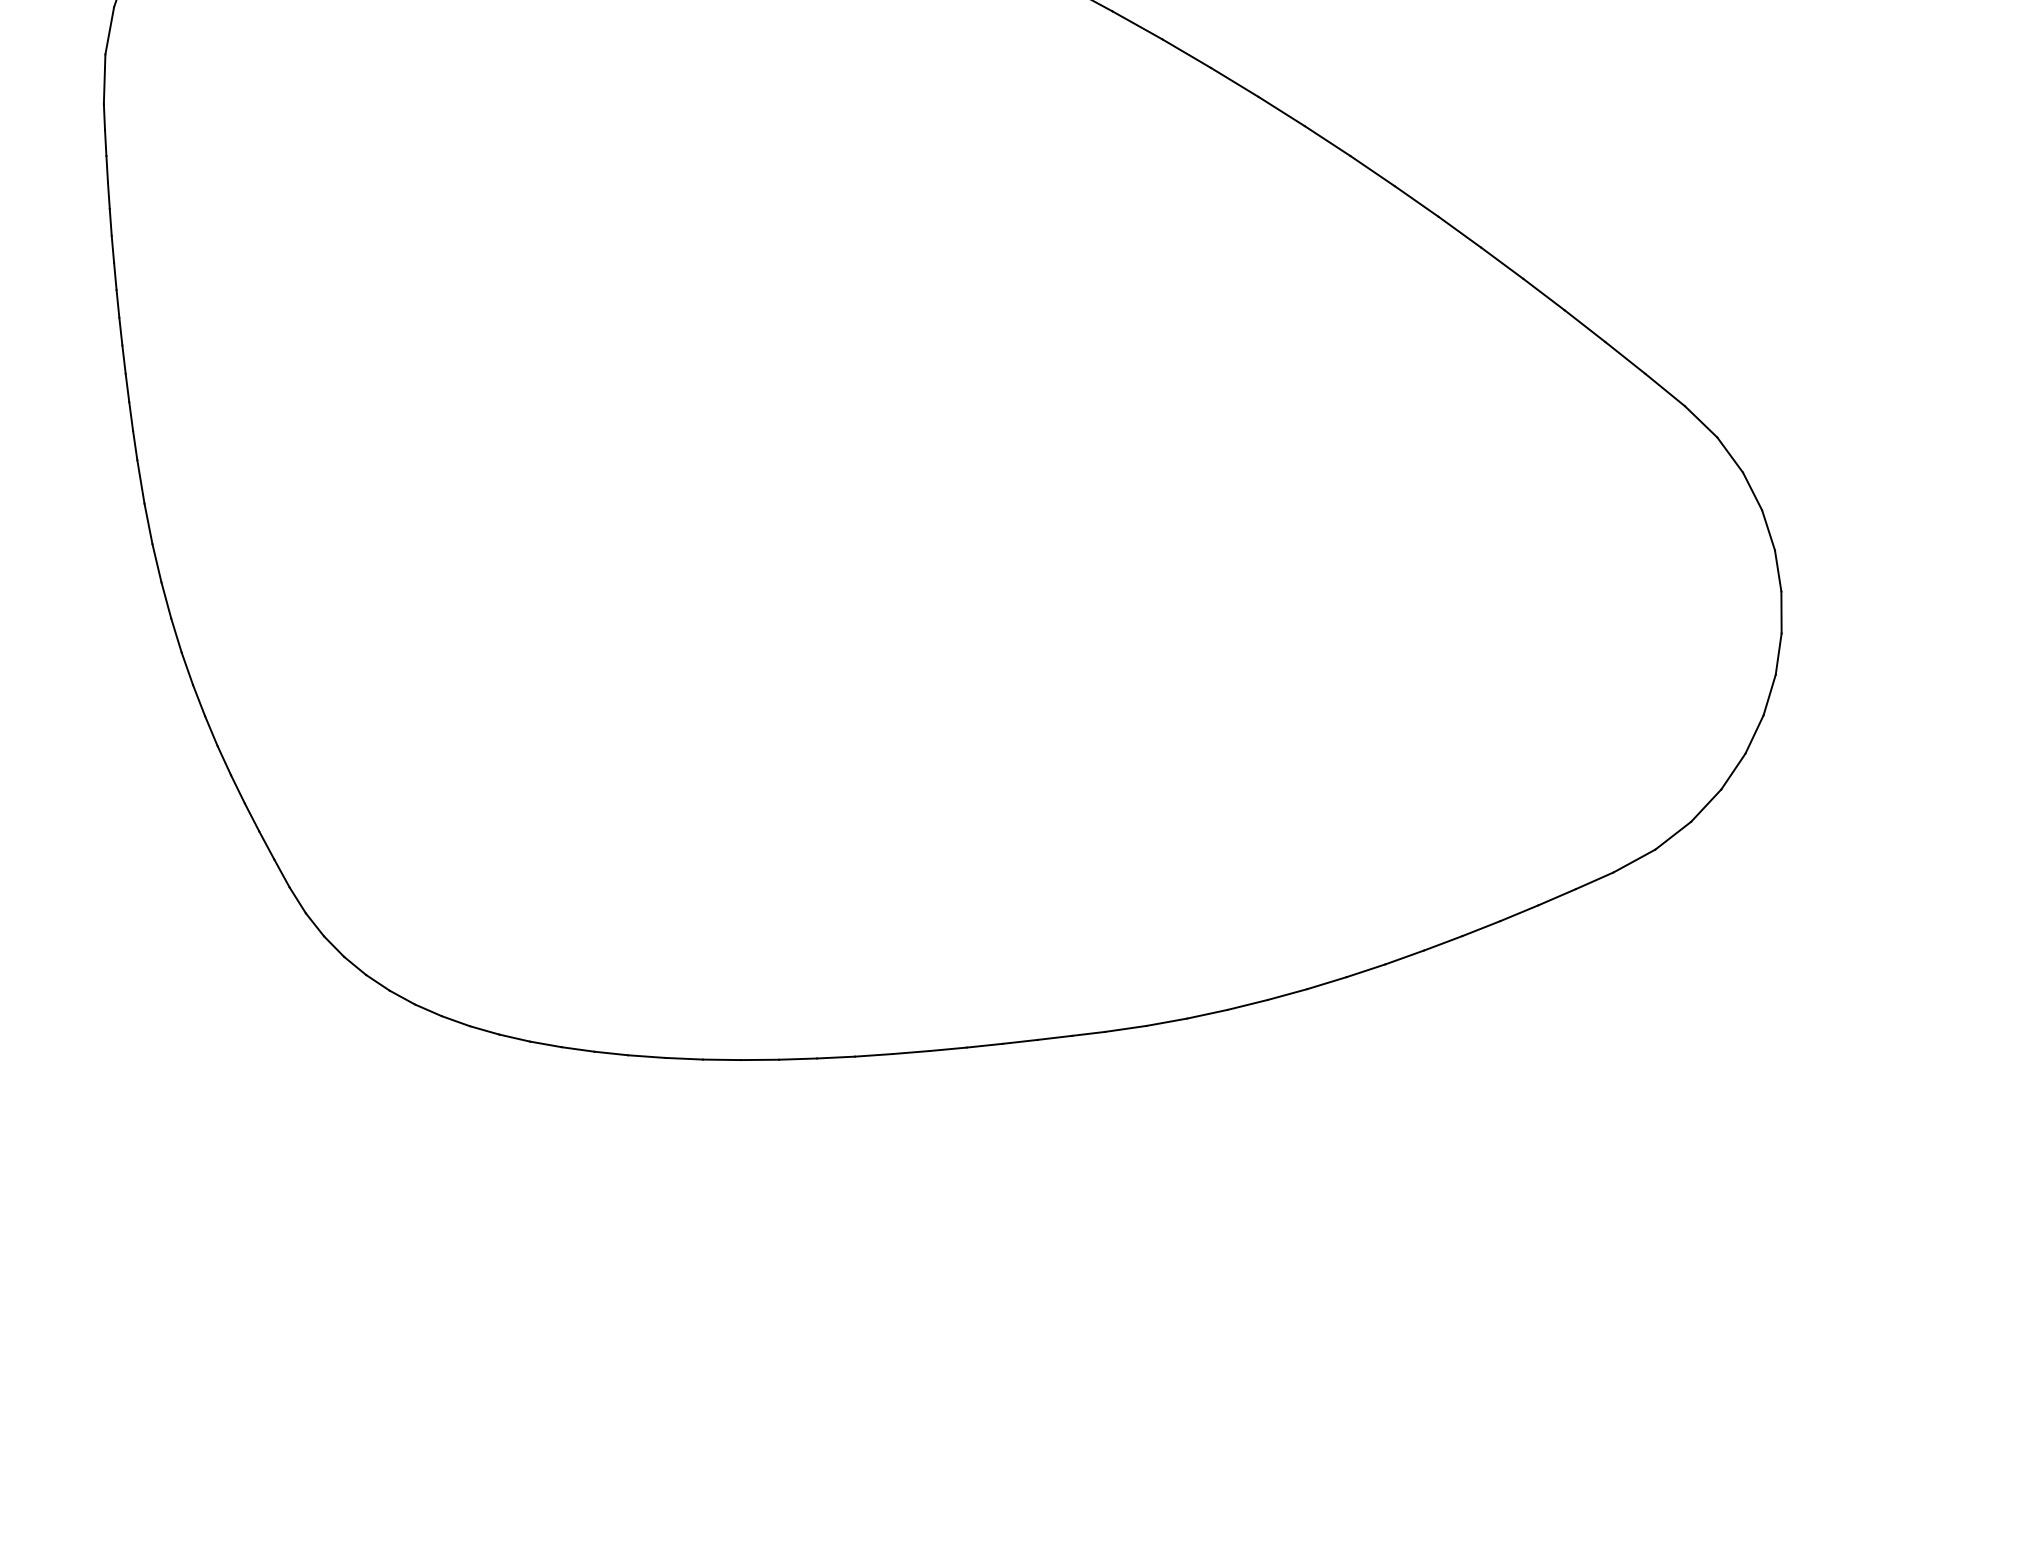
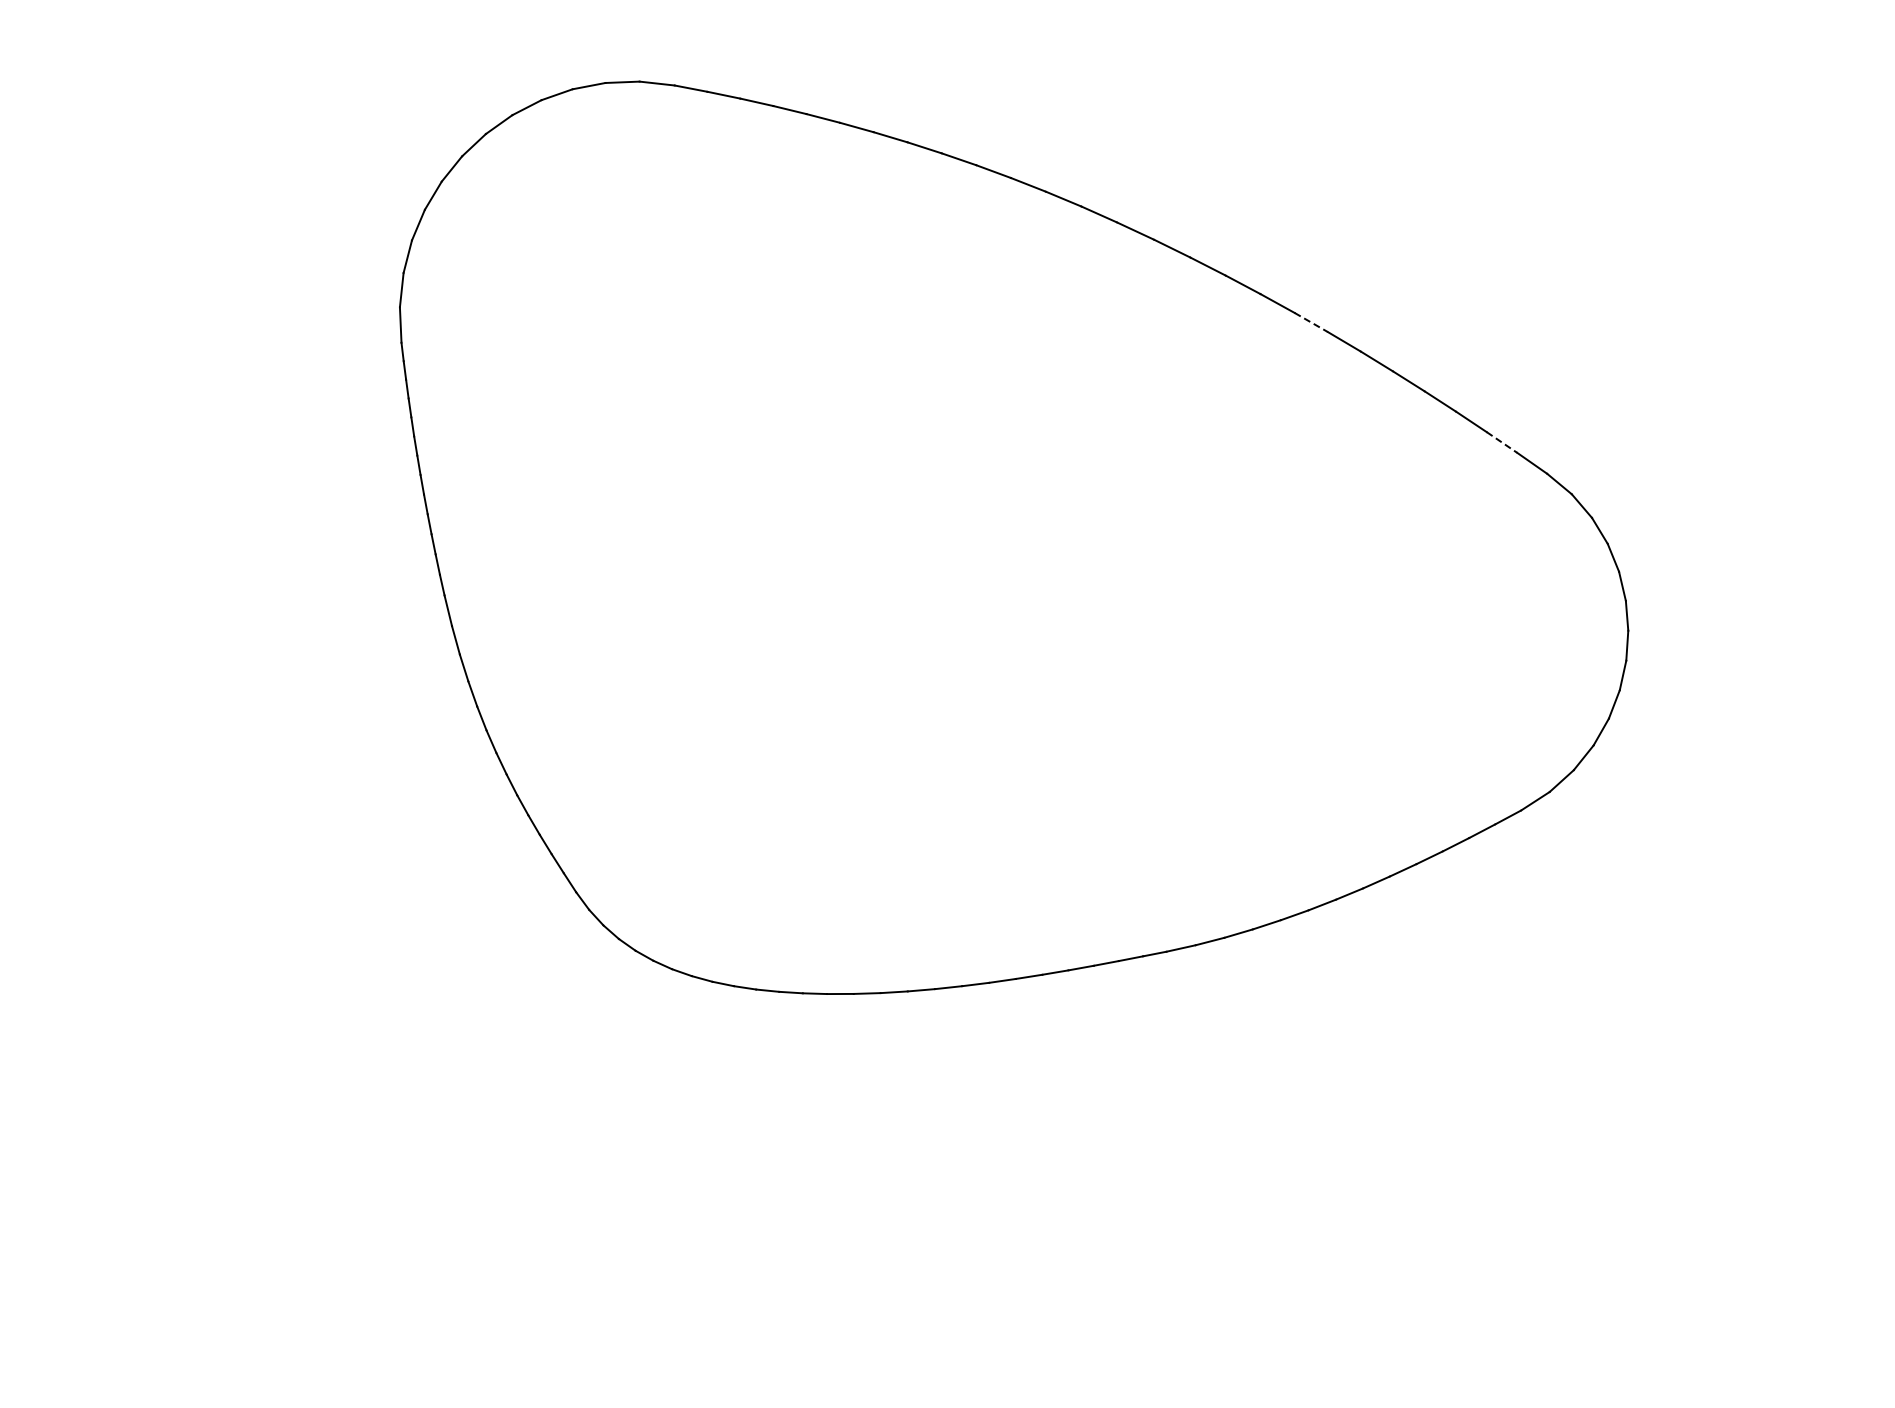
line: (1372, 171) -> (1311, 322), solid -> dashed
line: (1626, 358) -> (1502, 442), solid -> dashed

